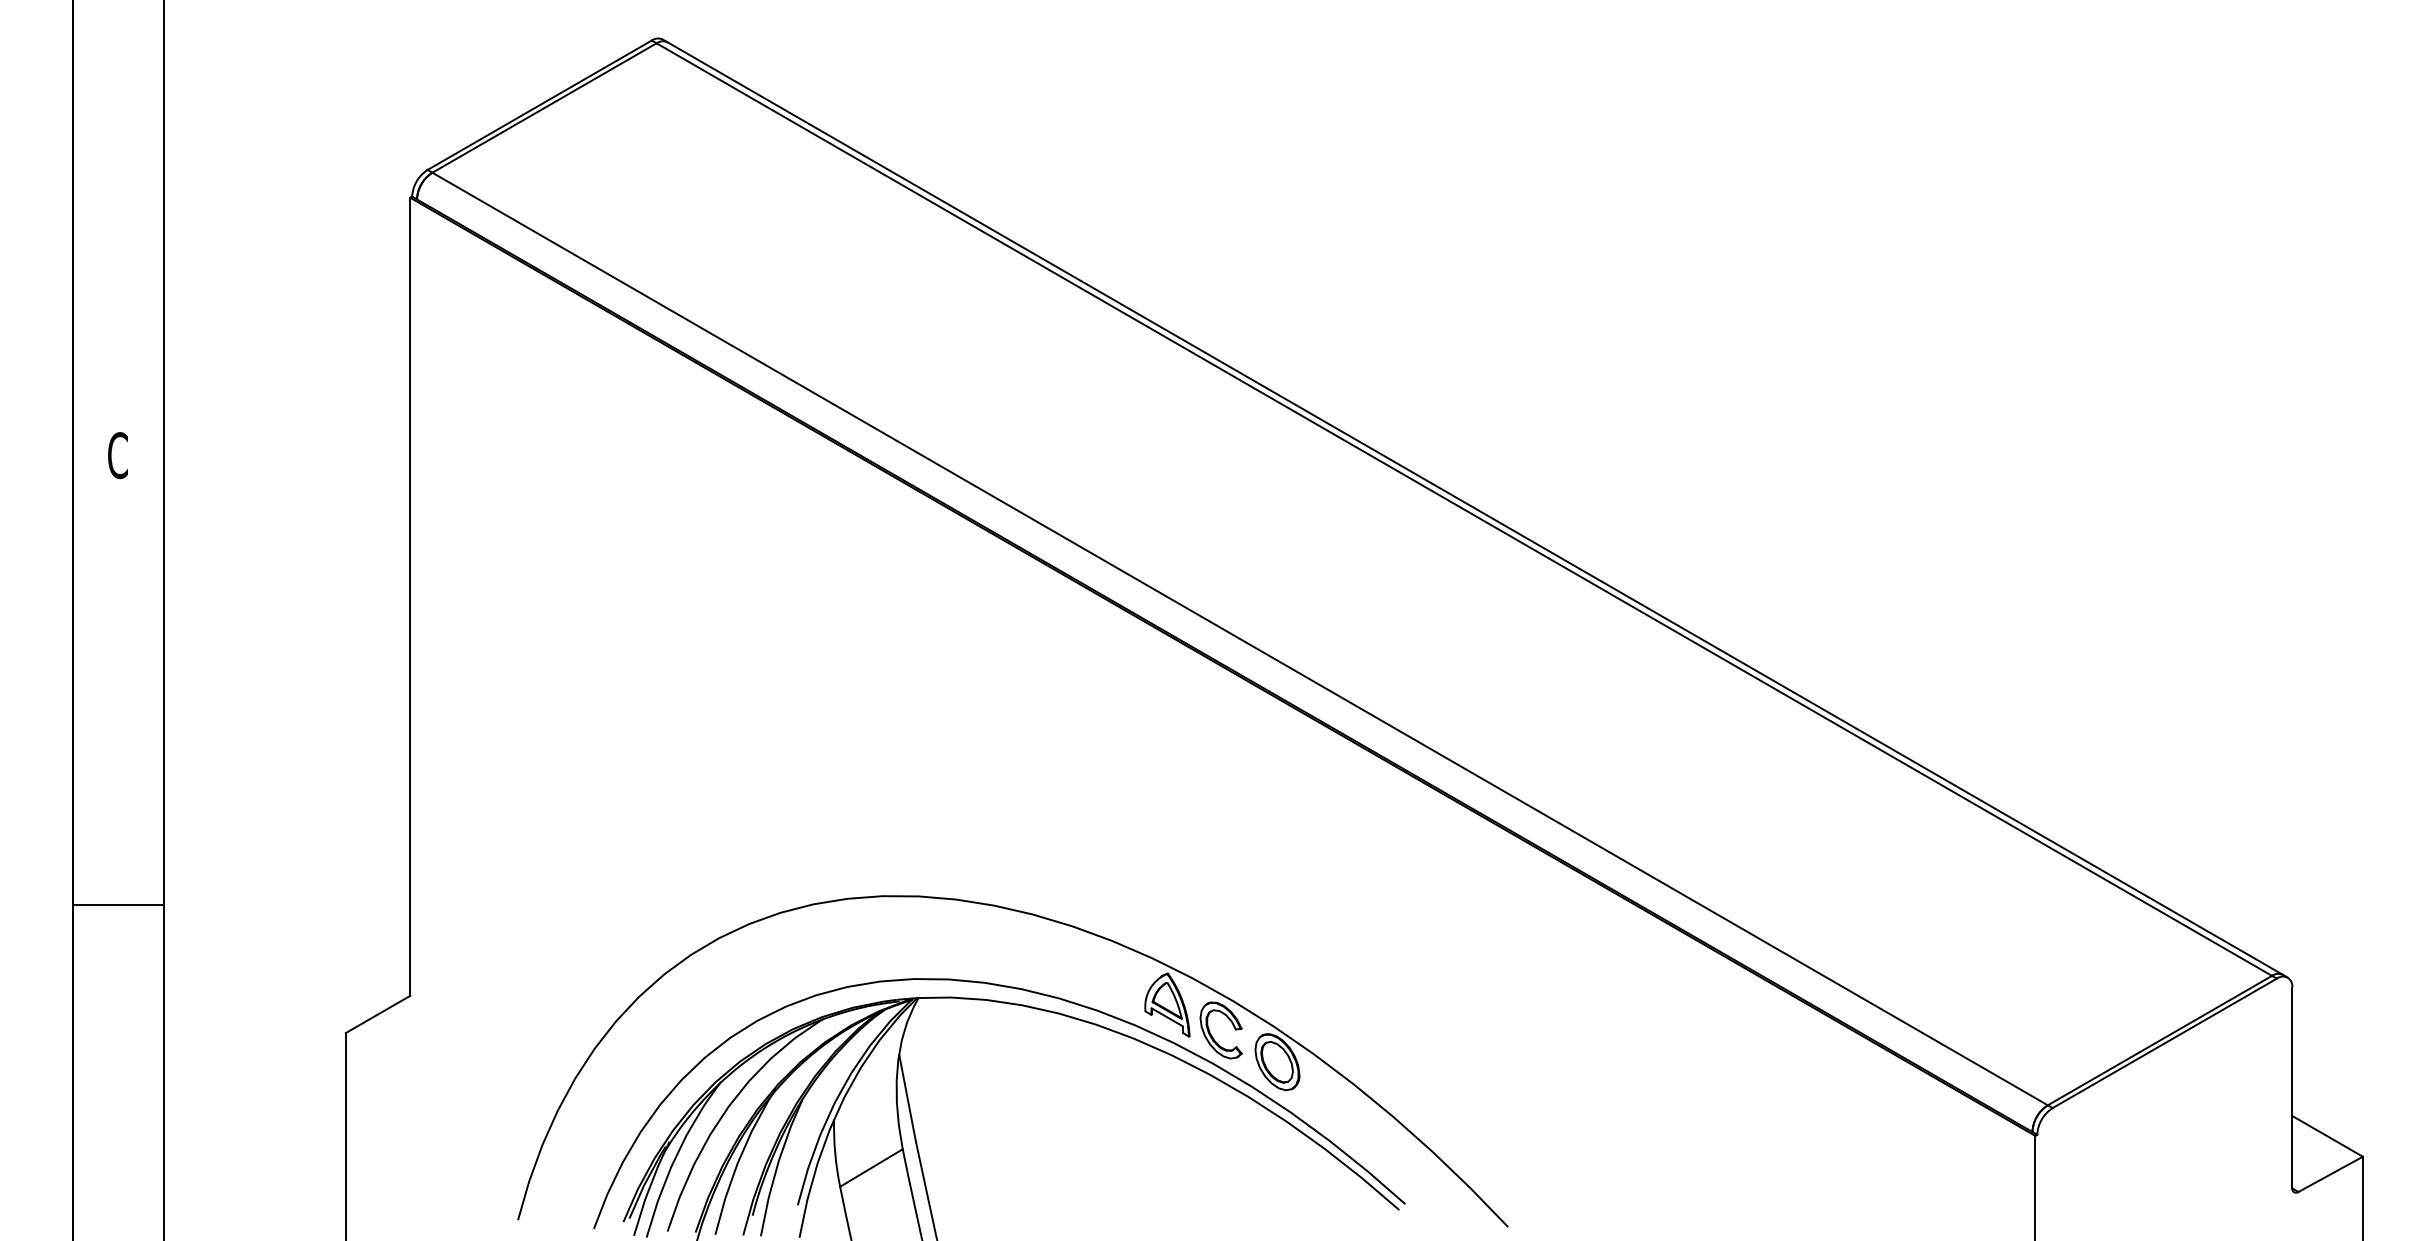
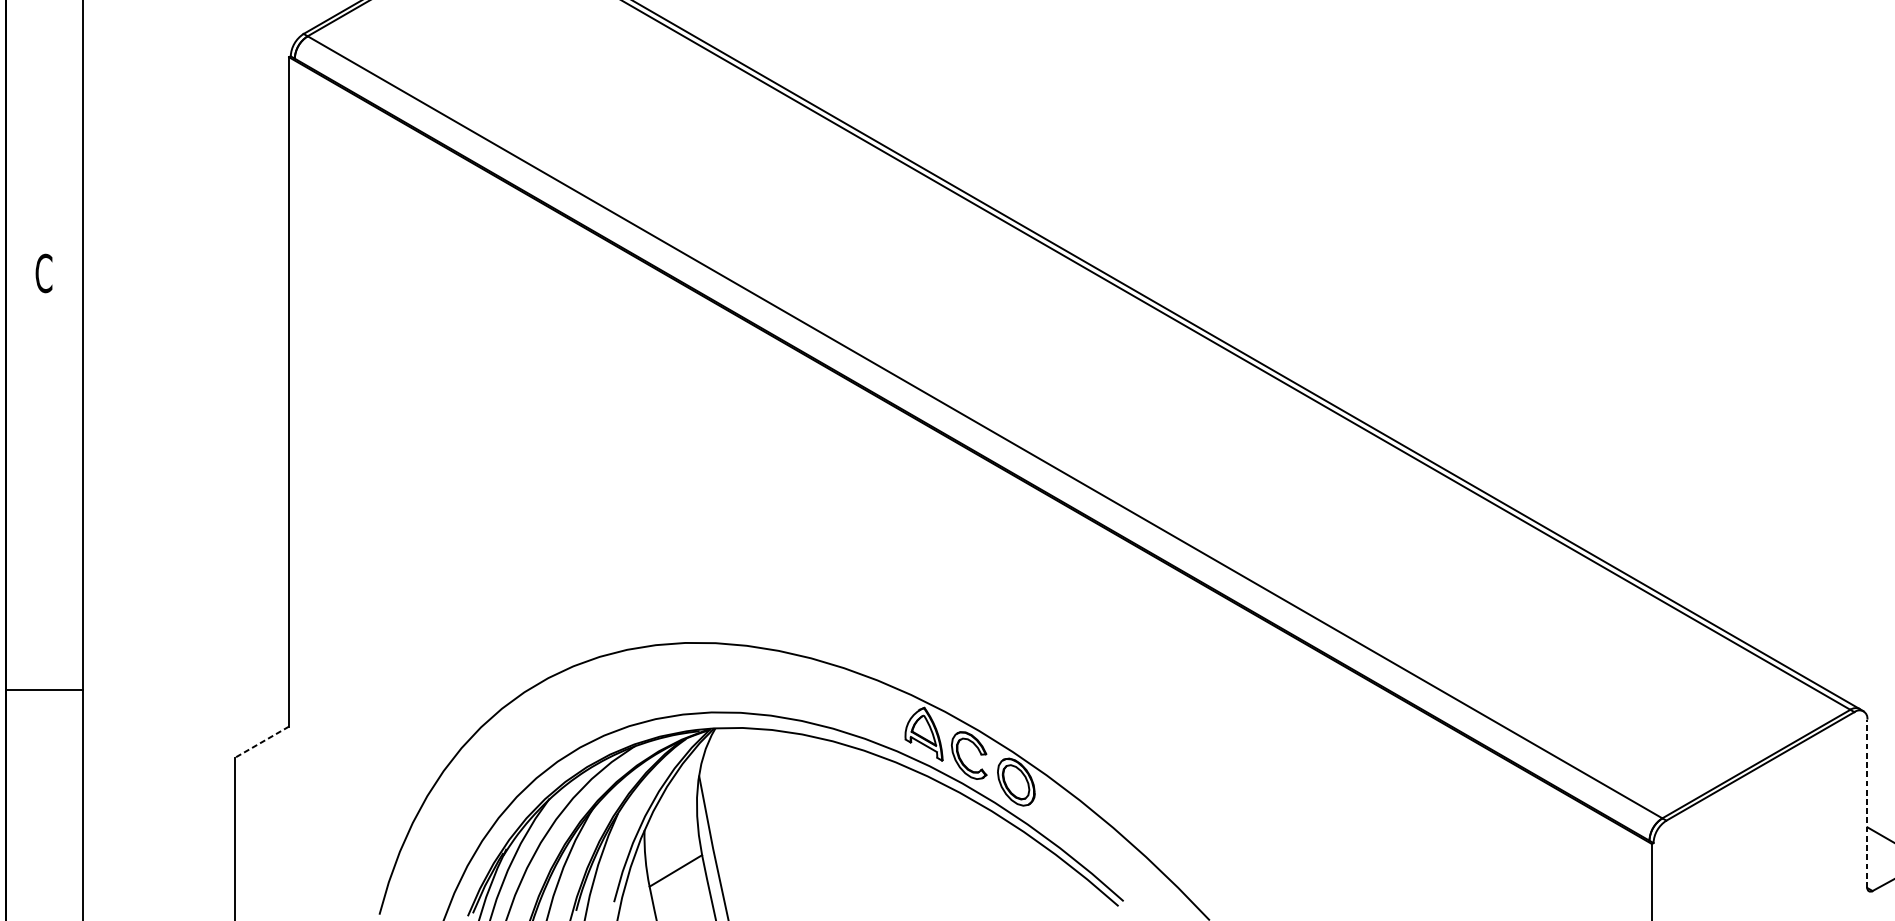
line: (118, 904) -> (44, 689), moved
line: (377, 1014) -> (261, 742), solid -> dashed
line: (2292, 1087) -> (1867, 803), solid -> dashed

